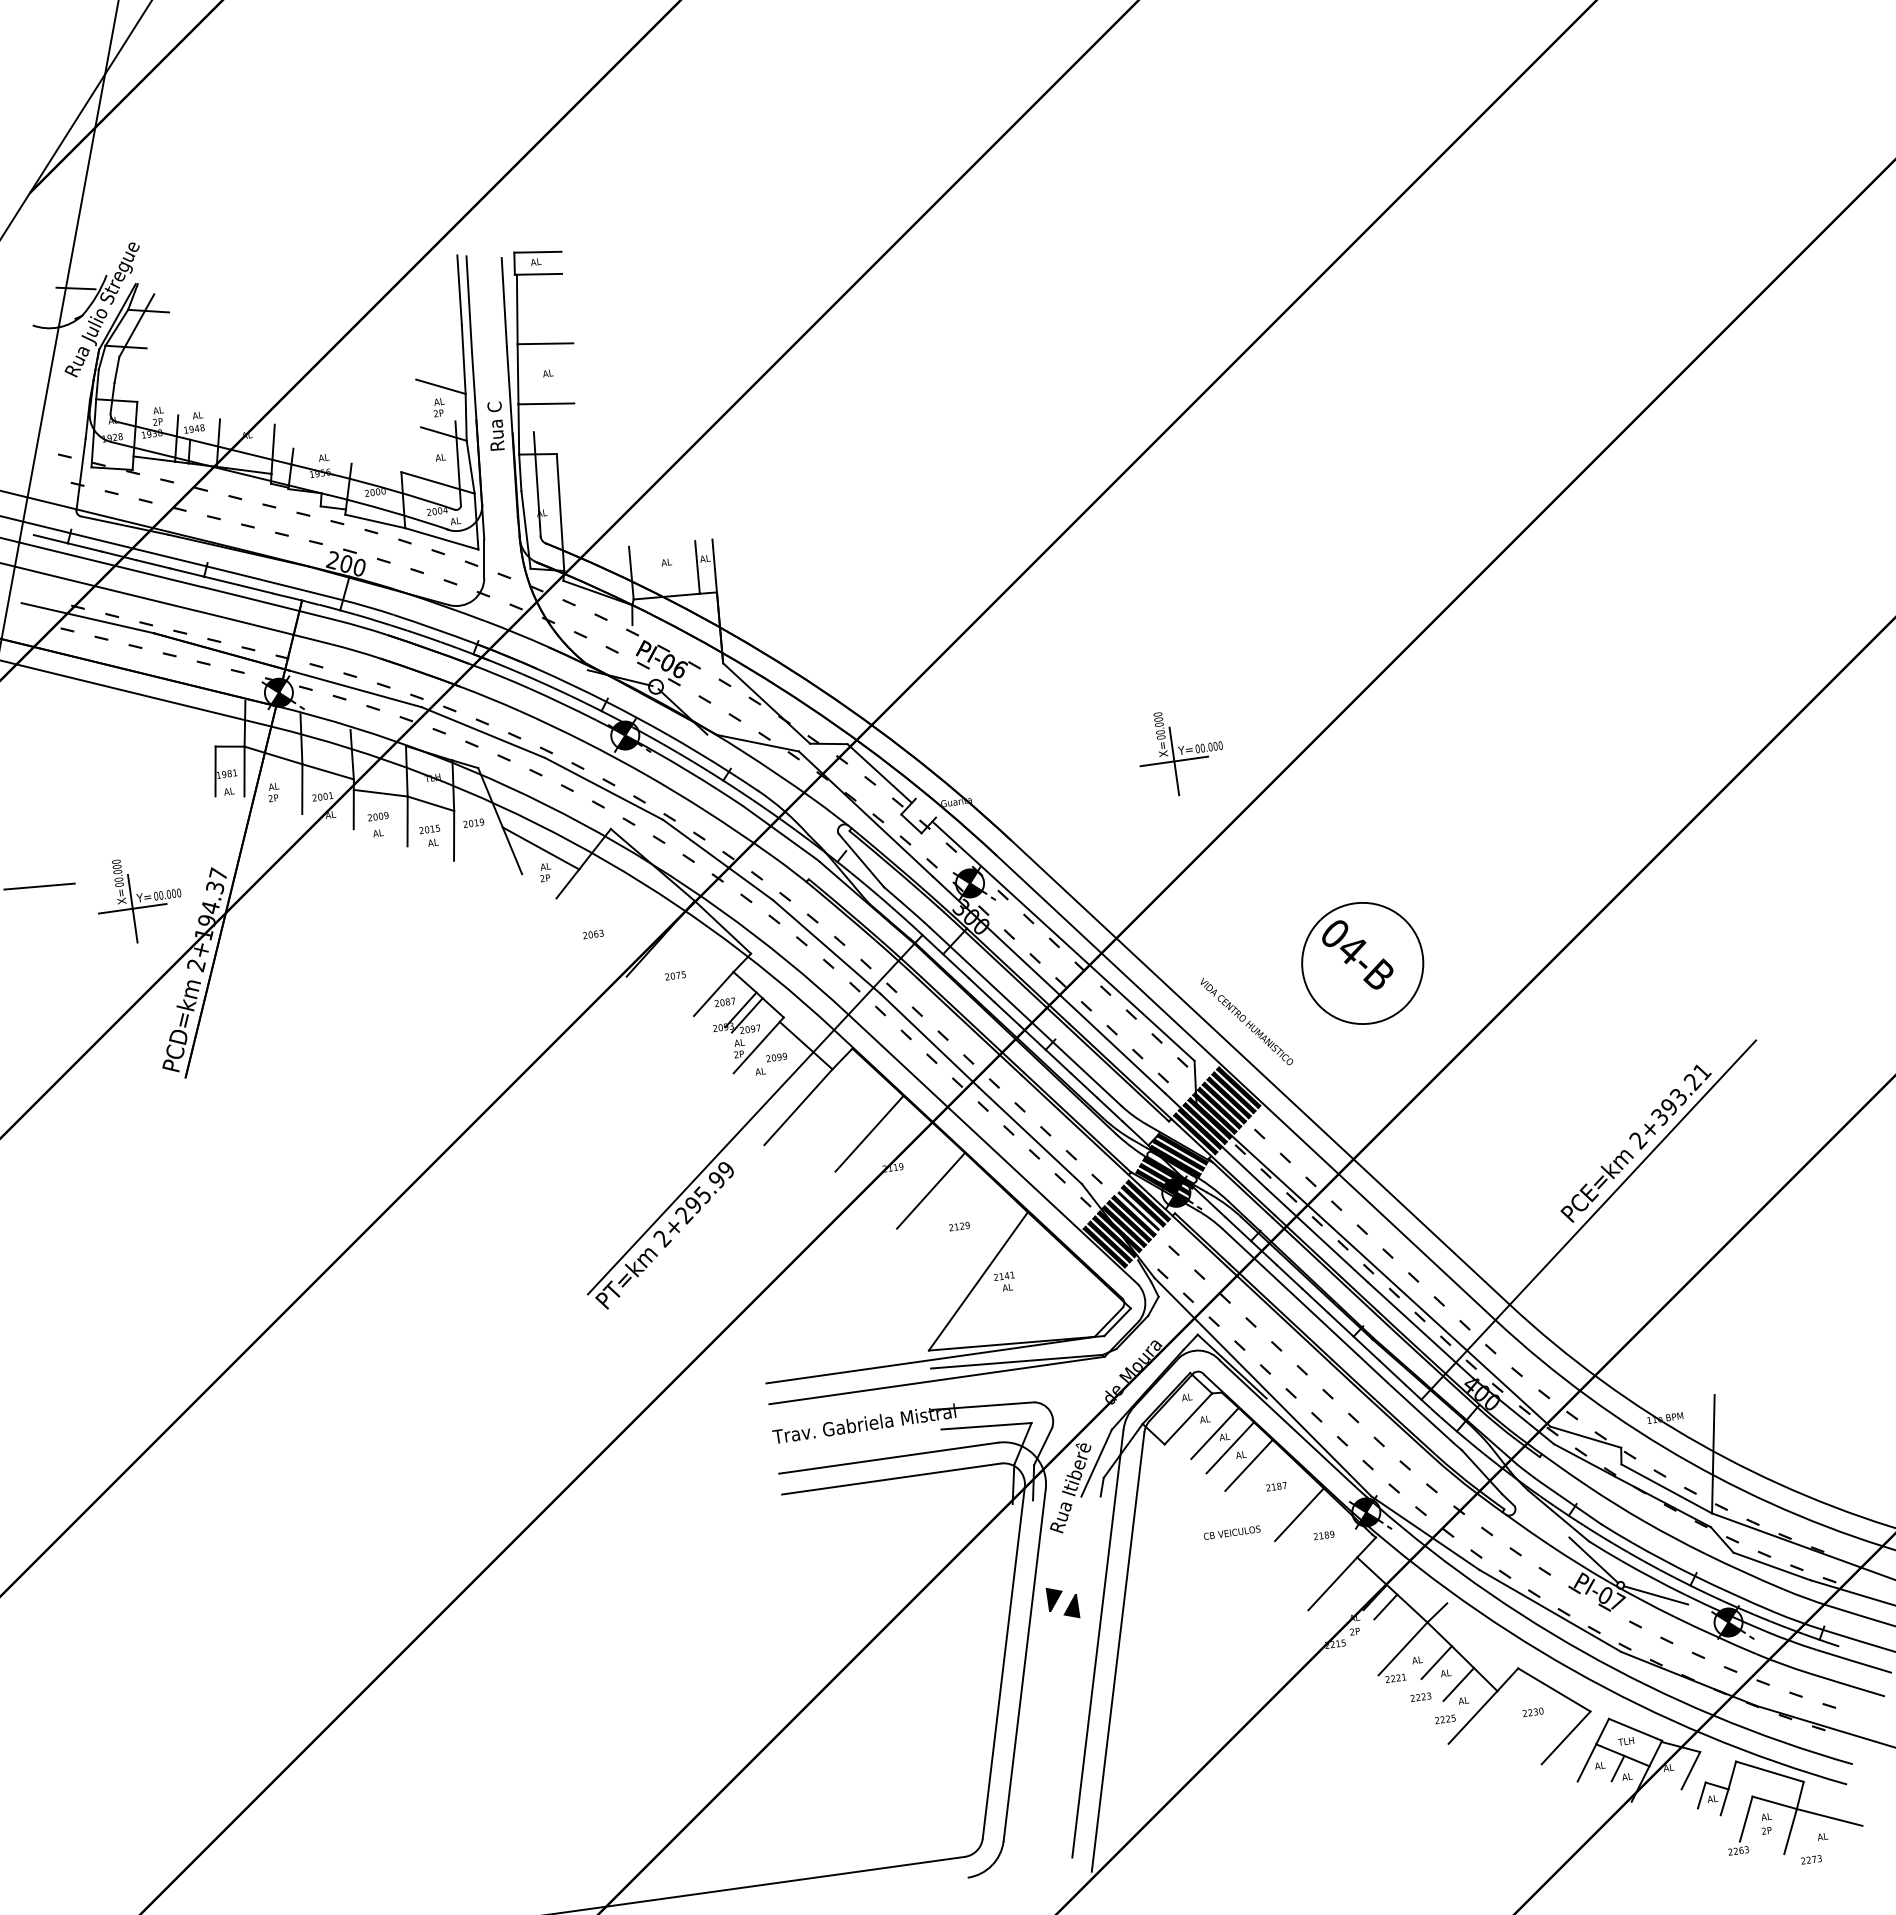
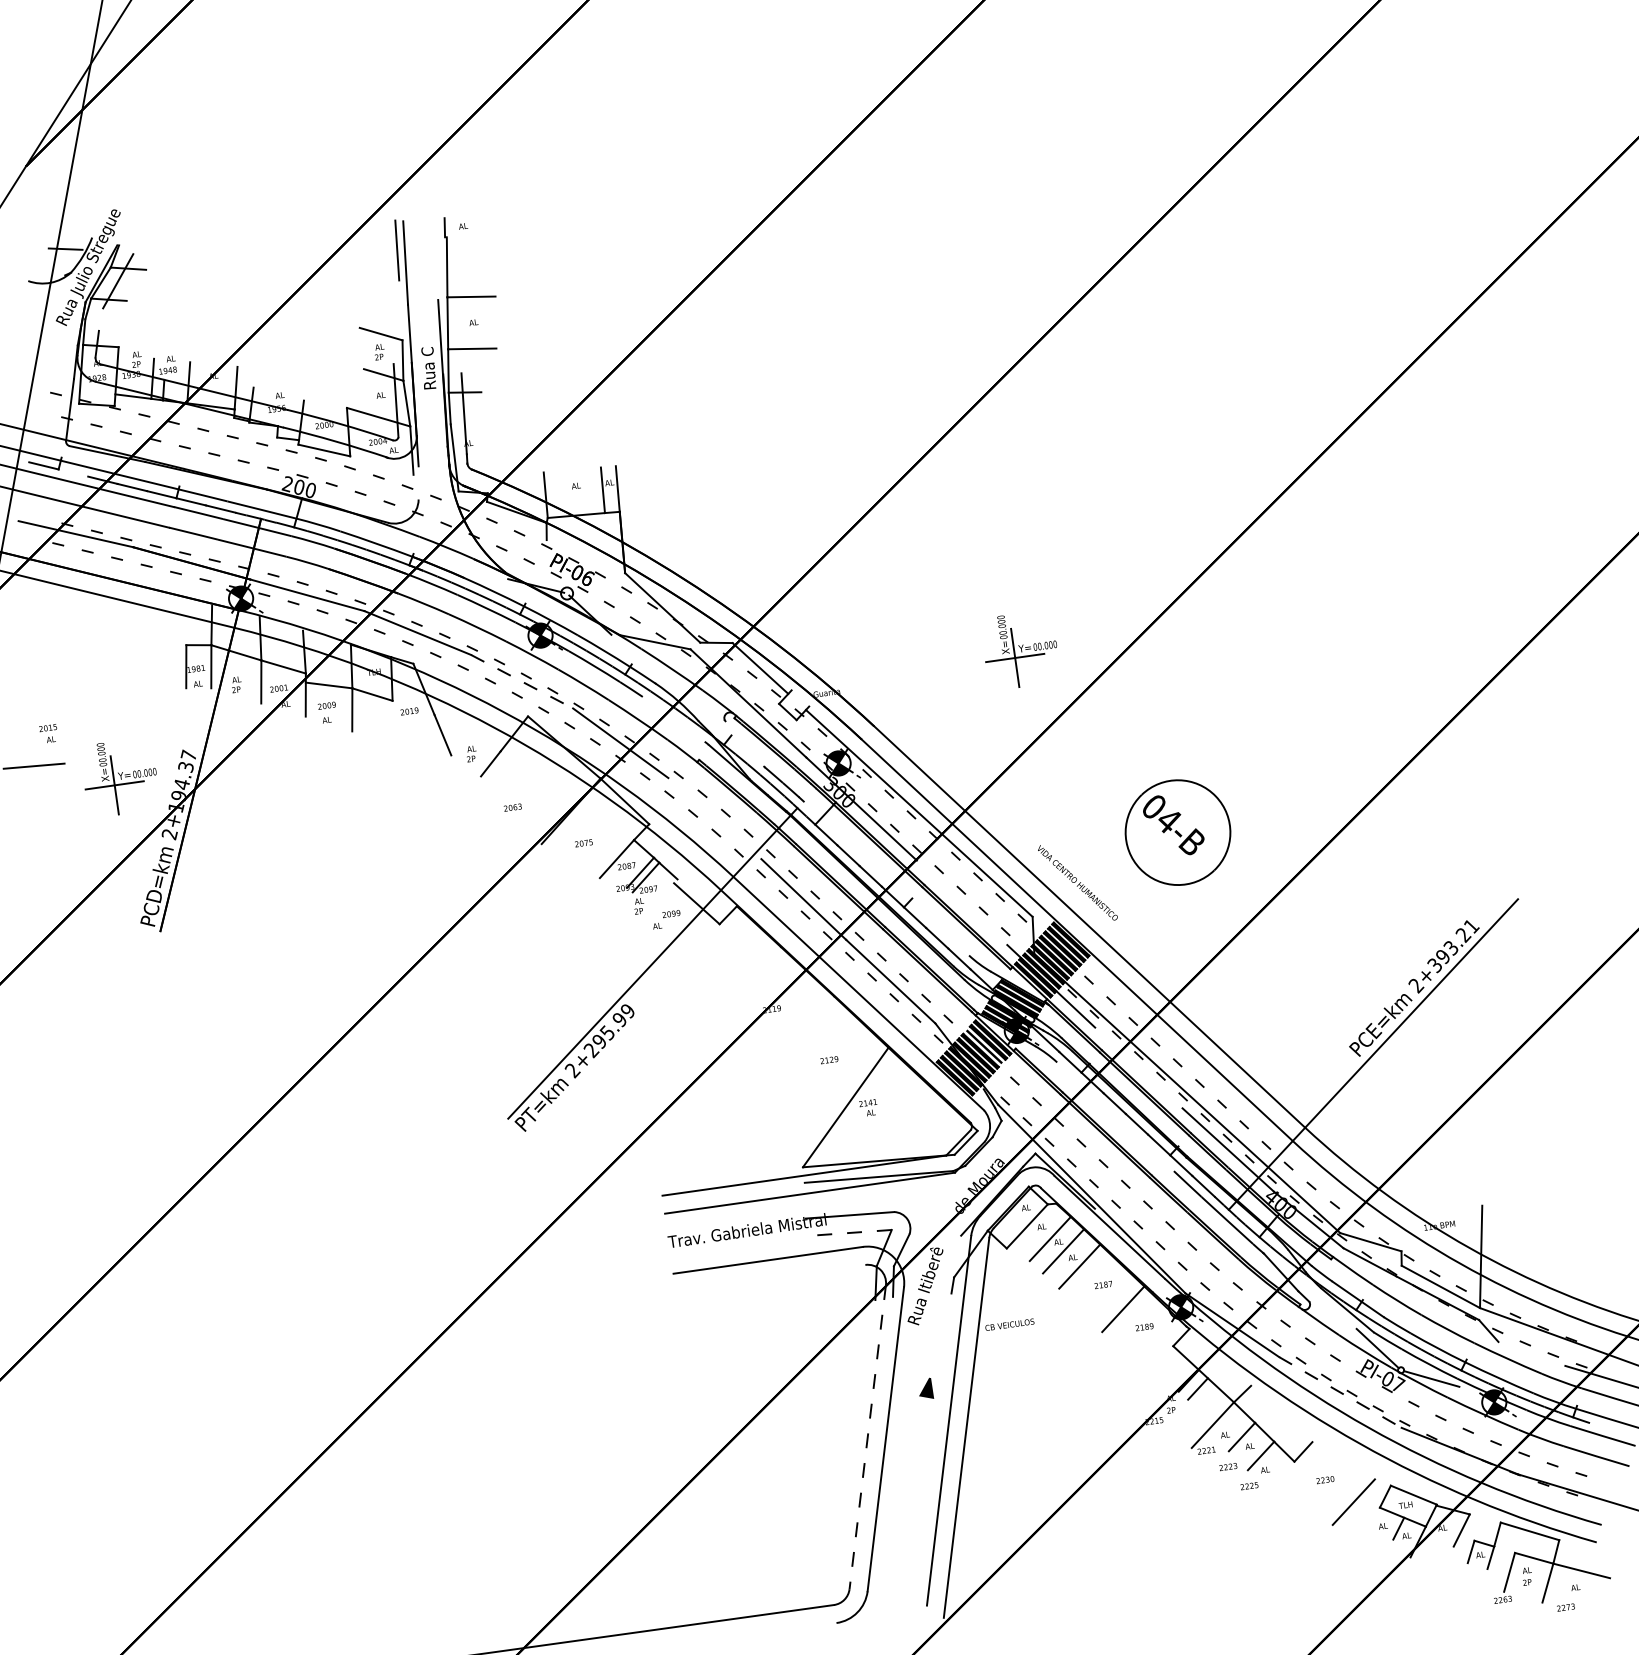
line: (537, 251) -> (464, 217), removed
line: (538, 273) -> (465, 236), removed
line: (503, 302) -> (435, 261), removed
line: (463, 358) -> (400, 309), removed
line: (116, 370) -> (100, 320), removed
line: (560, 512) -> (484, 442), removed
line: (441, 538) -> (381, 465), removed
line: (84, 547) -> (73, 473), removed
line: (484, 558) -> (418, 482), removed
line: (603, 788) -> (521, 681), solid -> dashed
line: (779, 832) -> (673, 719), removed
text: (429, 835) -> (47, 733), moved
line: (454, 835) -> (392, 722), removed
line: (540, 848) -> (467, 733), removed
line: (861, 860) -> (744, 743), removed
line: (826, 947) -> (714, 818), removed
line: (1025, 1016) -> (886, 878), removed
line: (1112, 1044) -> (961, 902), removed
line: (758, 1045) -> (655, 903), removed
line: (798, 1107) -> (690, 957), removed
line: (869, 1133) -> (751, 979), removed
line: (931, 1190) -> (805, 1028), removed
line: (1316, 1235) -> (1138, 1067), removed
line: (1289, 1292) -> (1114, 1117), removed
line: (986, 1426) -> (852, 1232), solid -> dashed
line: (1096, 1462) -> (947, 1264), removed
line: (891, 1478) -> (770, 1277), removed
text: (1232, 1532) -> (1010, 1324), moved
line: (1771, 1566) -> (1531, 1353), removed
line: (1332, 1583) -> (1151, 1368), removed
part: (1053, 1599) -> (910, 1382), removed
line: (1550, 1611) -> (1340, 1392), solid -> dashed
line: (1003, 1663) -> (867, 1437), solid -> dashed
line: (1554, 1689) -> (1343, 1460), removed
line: (1472, 1717) -> (1272, 1484), removed
line: (1586, 1762) -> (1371, 1523), removed

